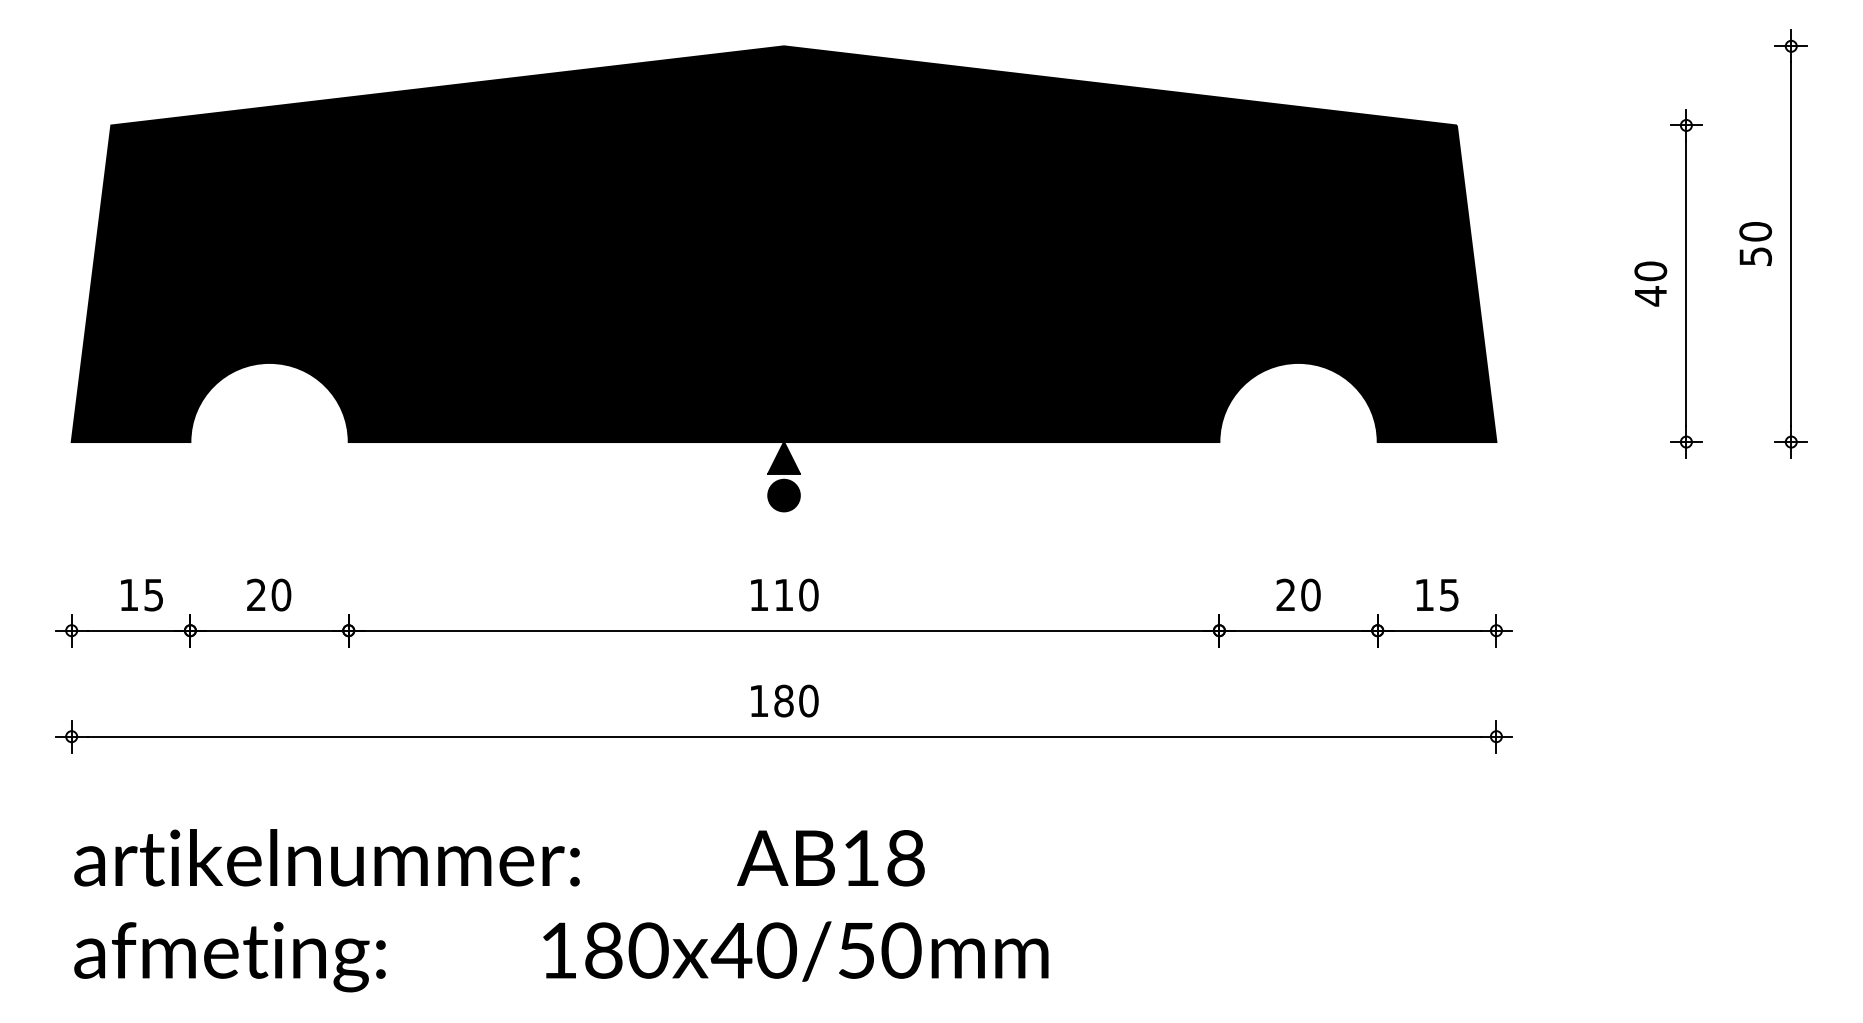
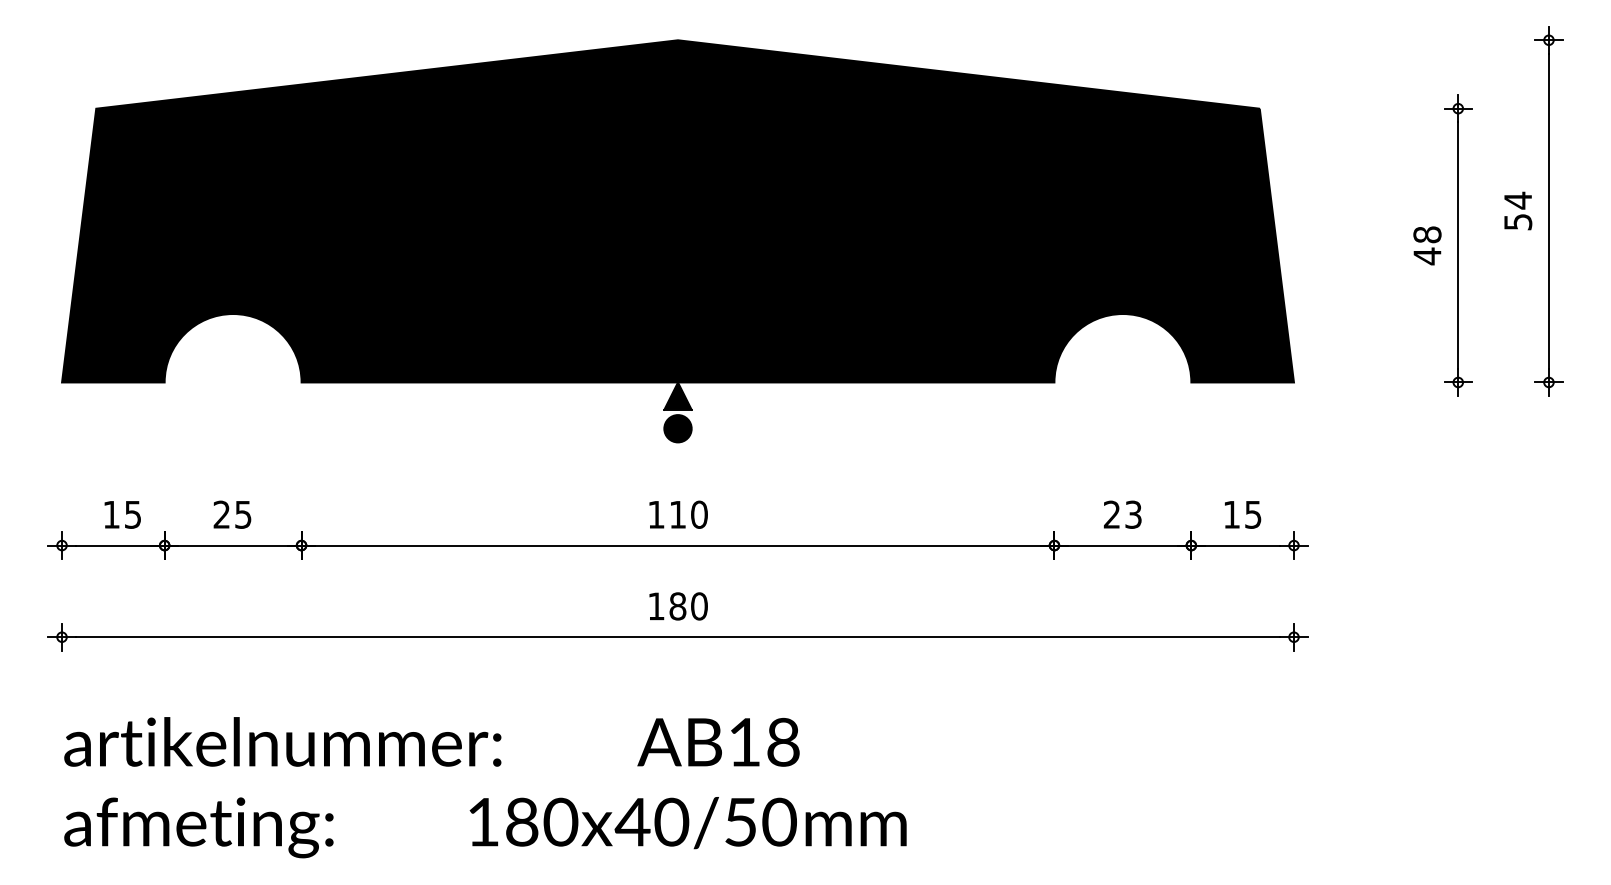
text: (1755, 231) -> (1518, 200), 50 -> 54
text: (1650, 271) -> (1427, 234), 40 -> 48
text: (281, 594) -> (243, 514), 20 -> 25
text: (1310, 594) -> (1133, 514), 20 -> 23

